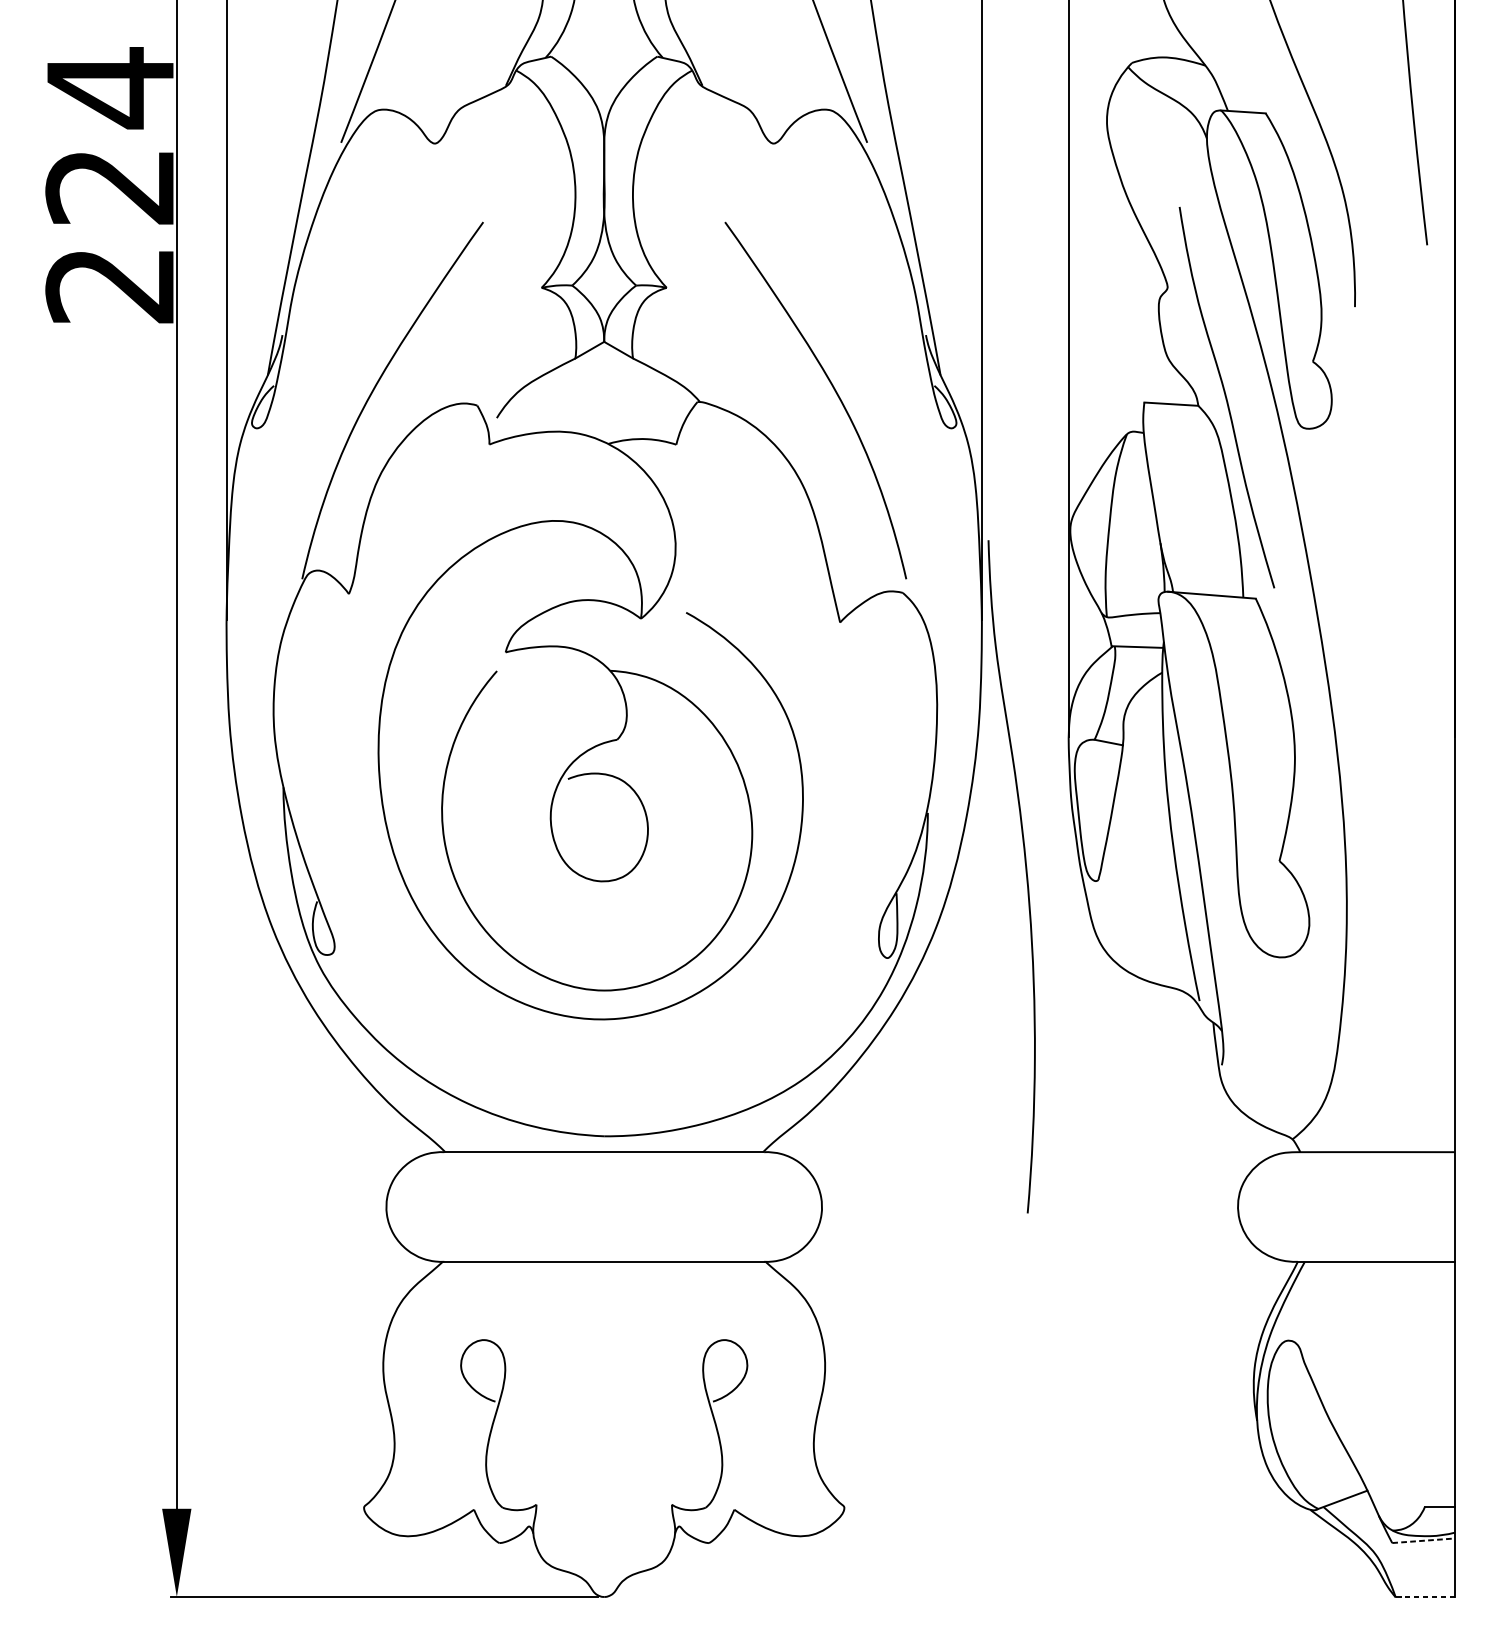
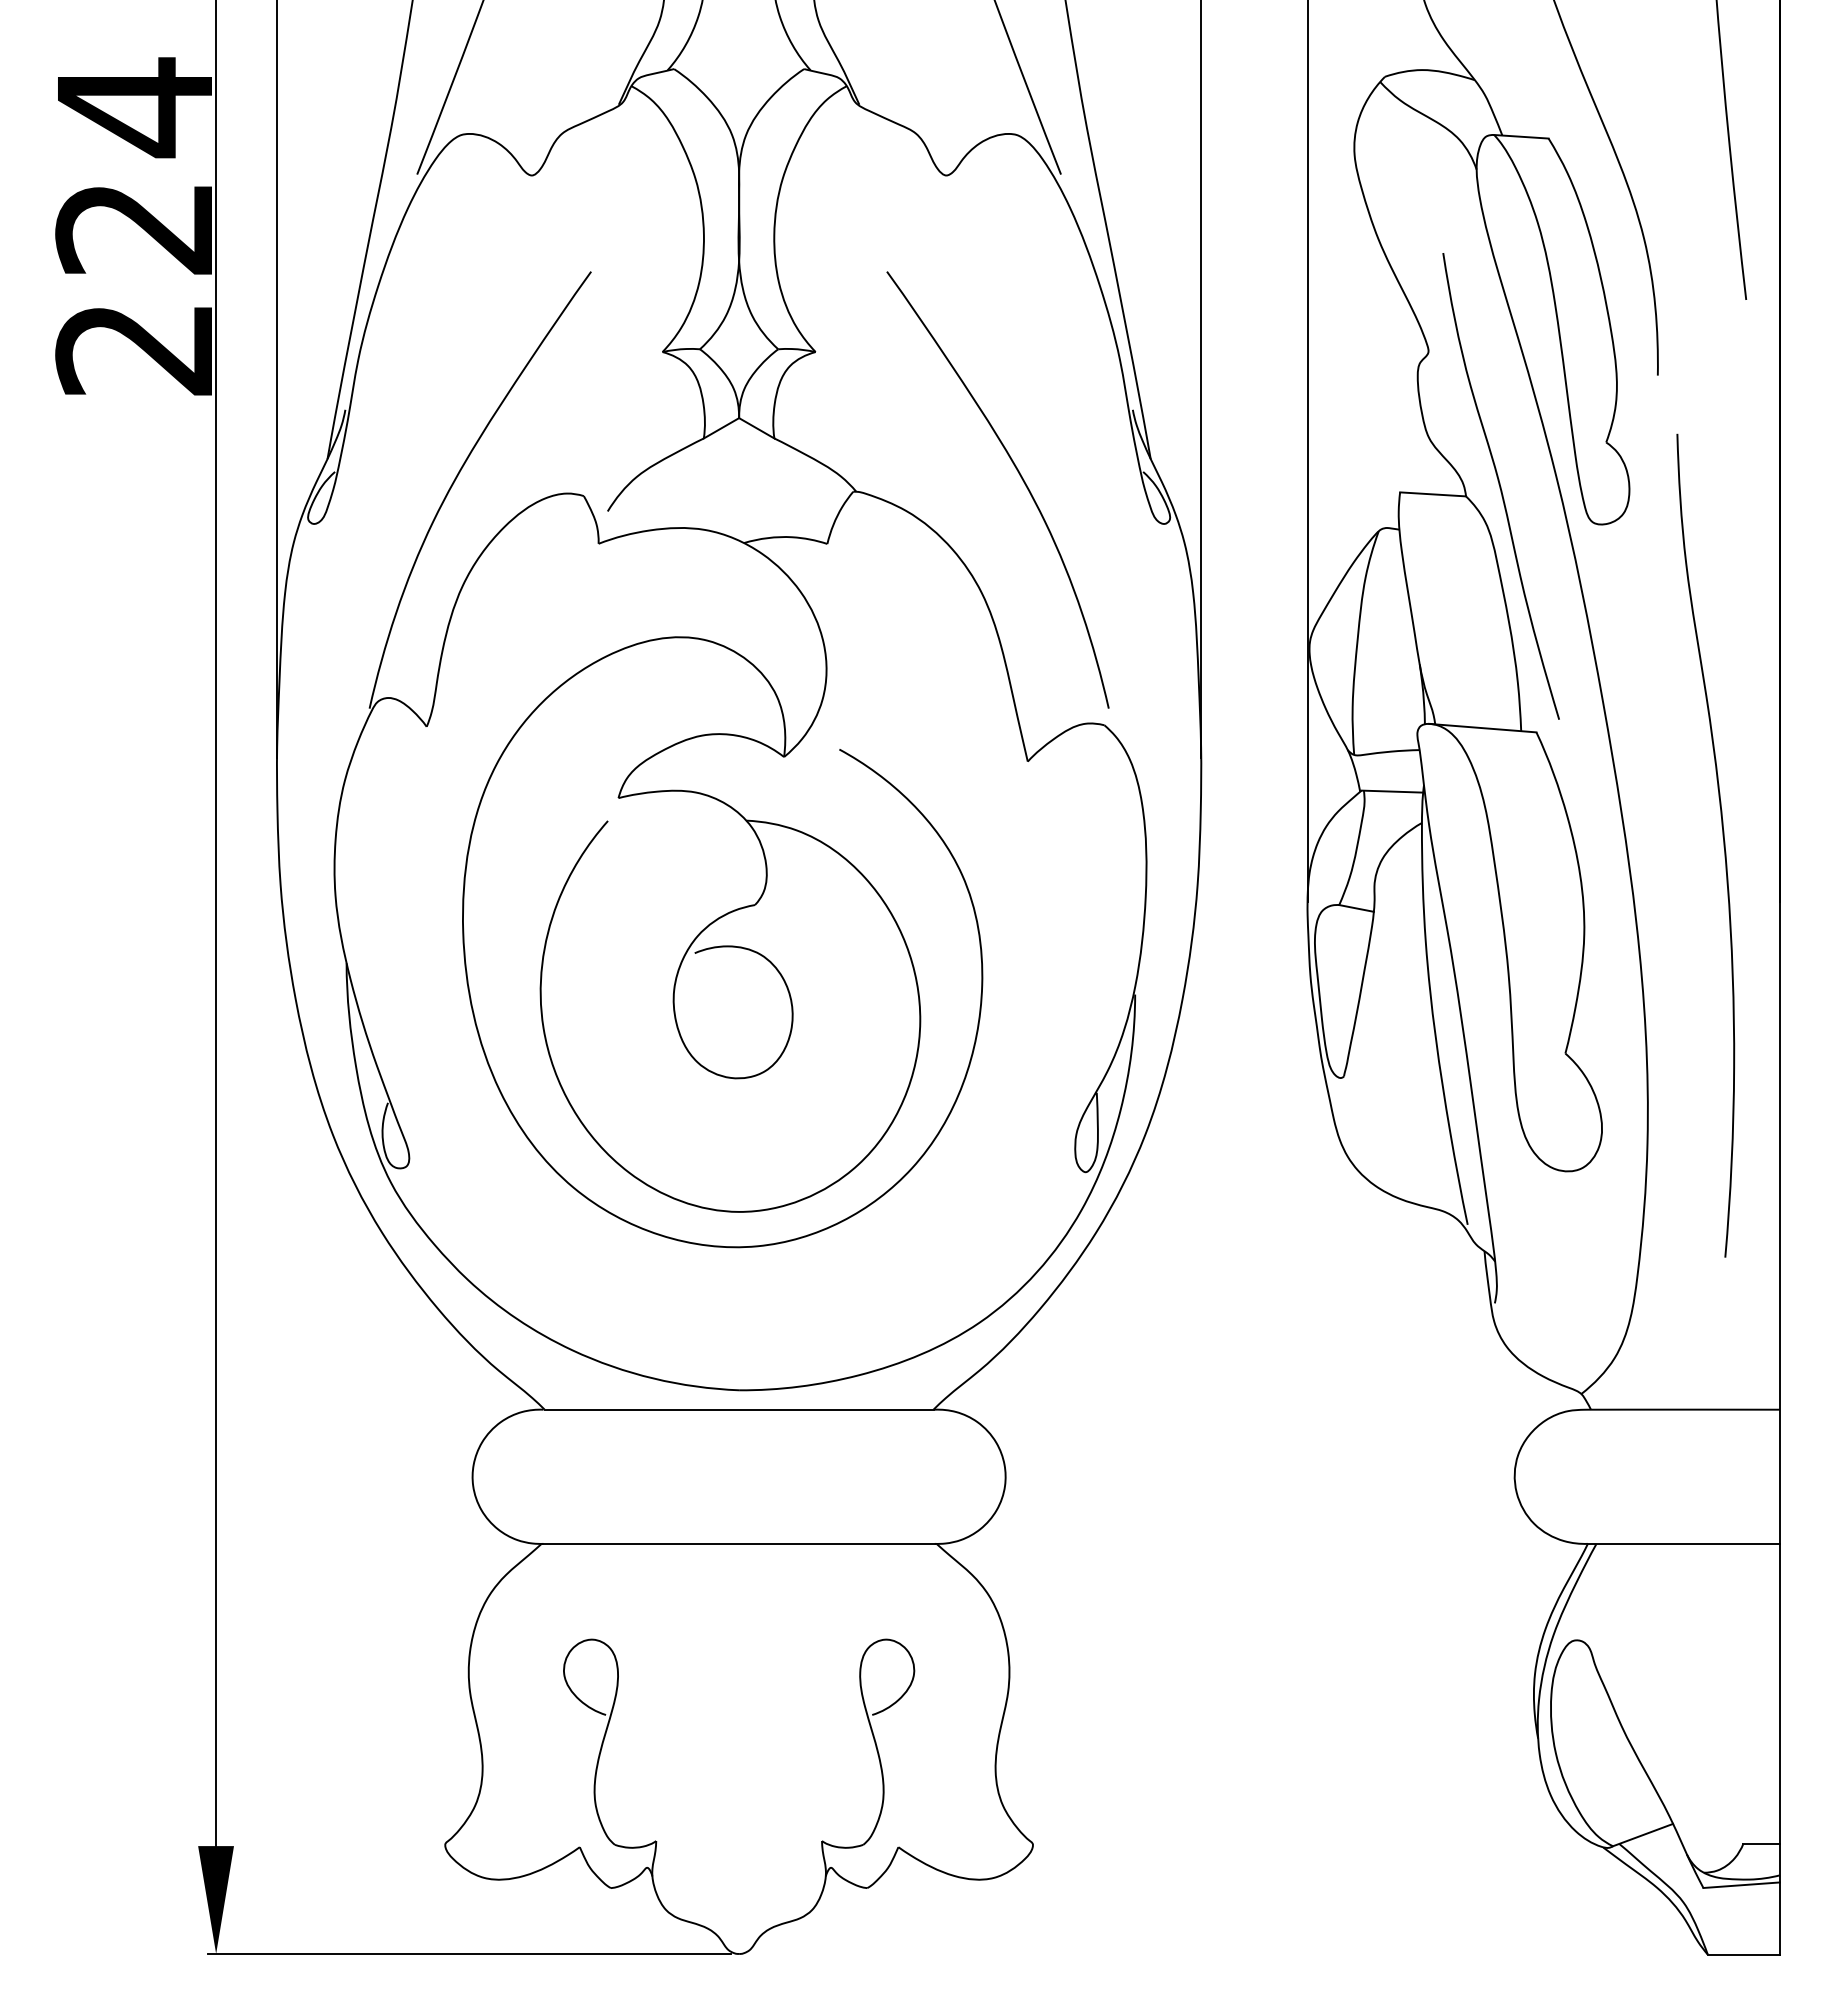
curve: (1026, 876) -> (1723, 845), moved
line: (1424, 1541) -> (1742, 1885), dashed -> solid
line: (1425, 1597) -> (1744, 1954), dashed -> solid

